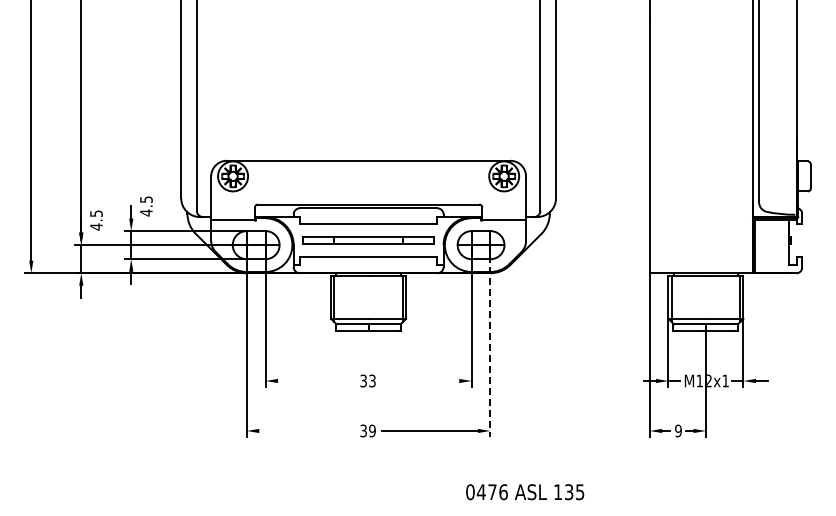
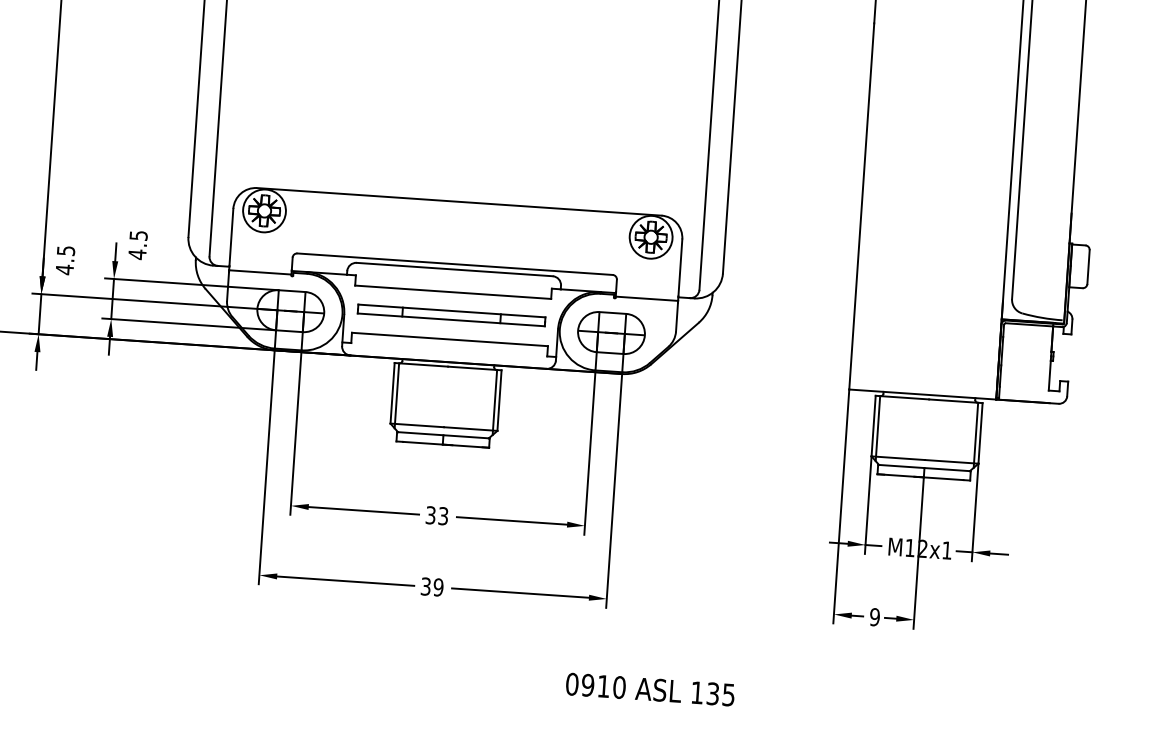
line: (490, 341) -> (615, 471), dashed -> solid
line: (316, 381) -> (363, 511), added
line: (420, 381) -> (511, 521), added
line: (307, 430) -> (345, 580), added
text: (491, 492) -> (602, 686), 0476 -> 0910

